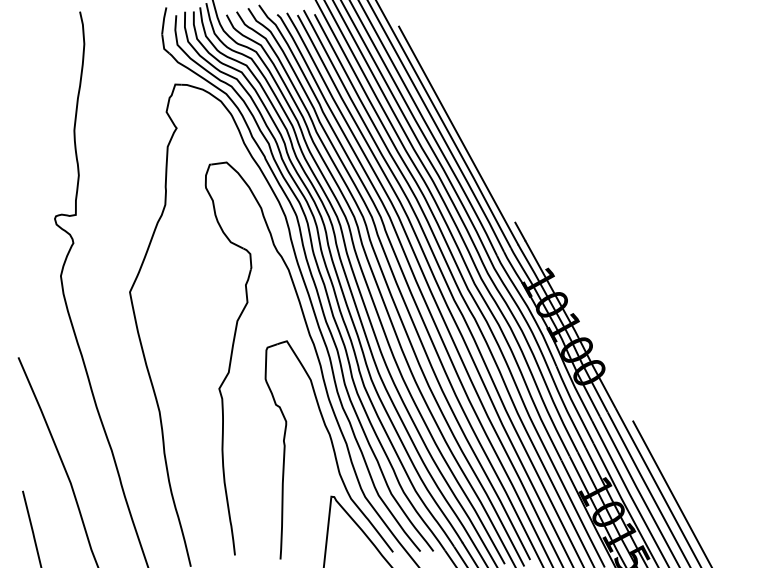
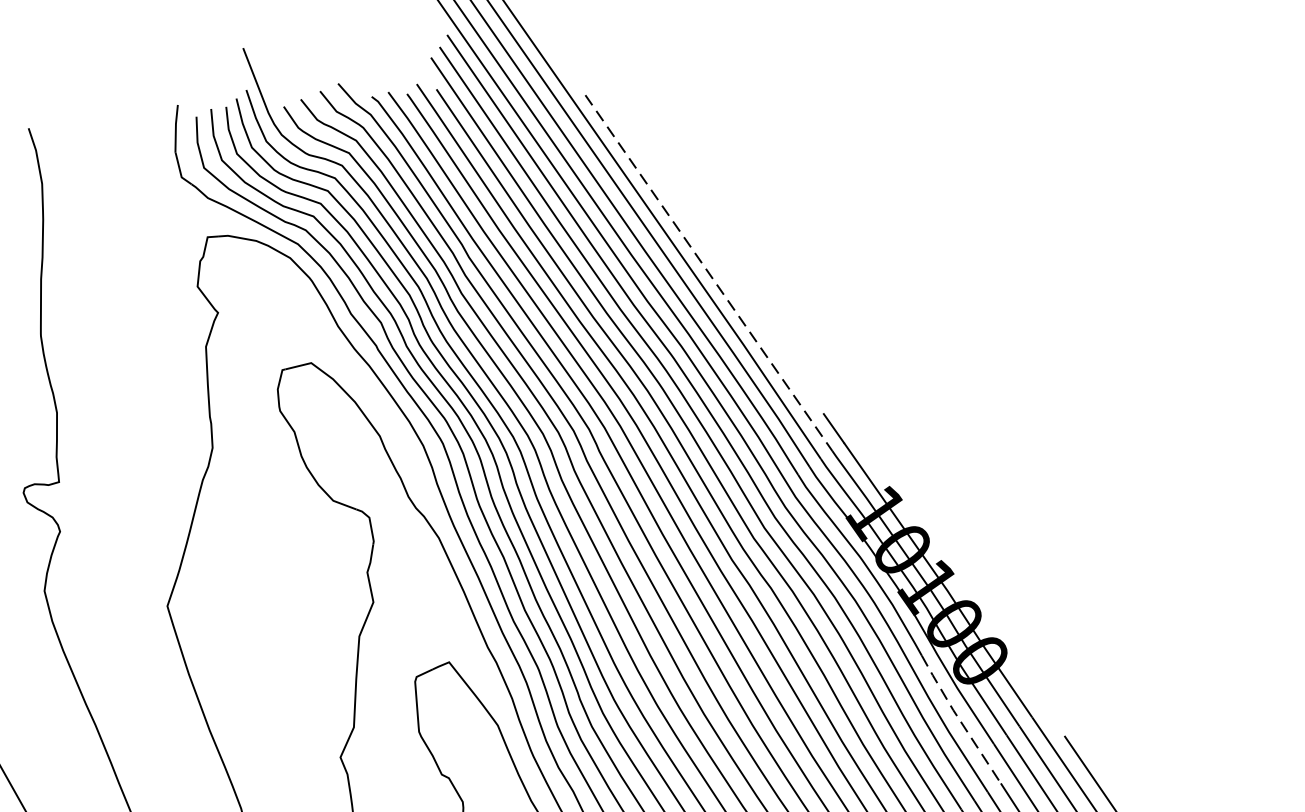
line: (458, 135) -> (708, 273), solid -> dashed
line: (573, 404) -> (958, 718), solid -> dashed

